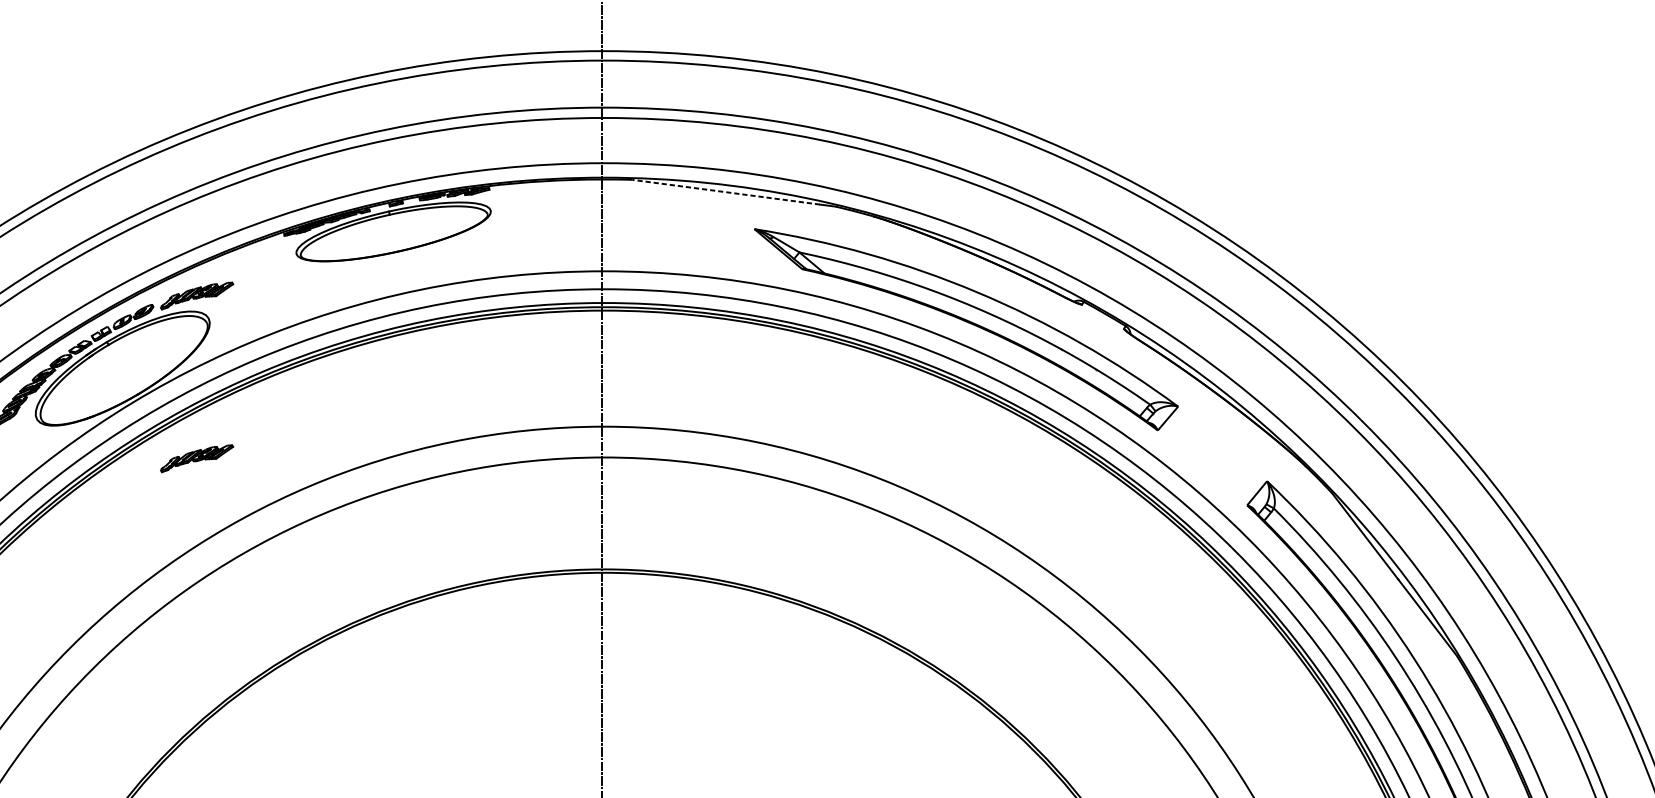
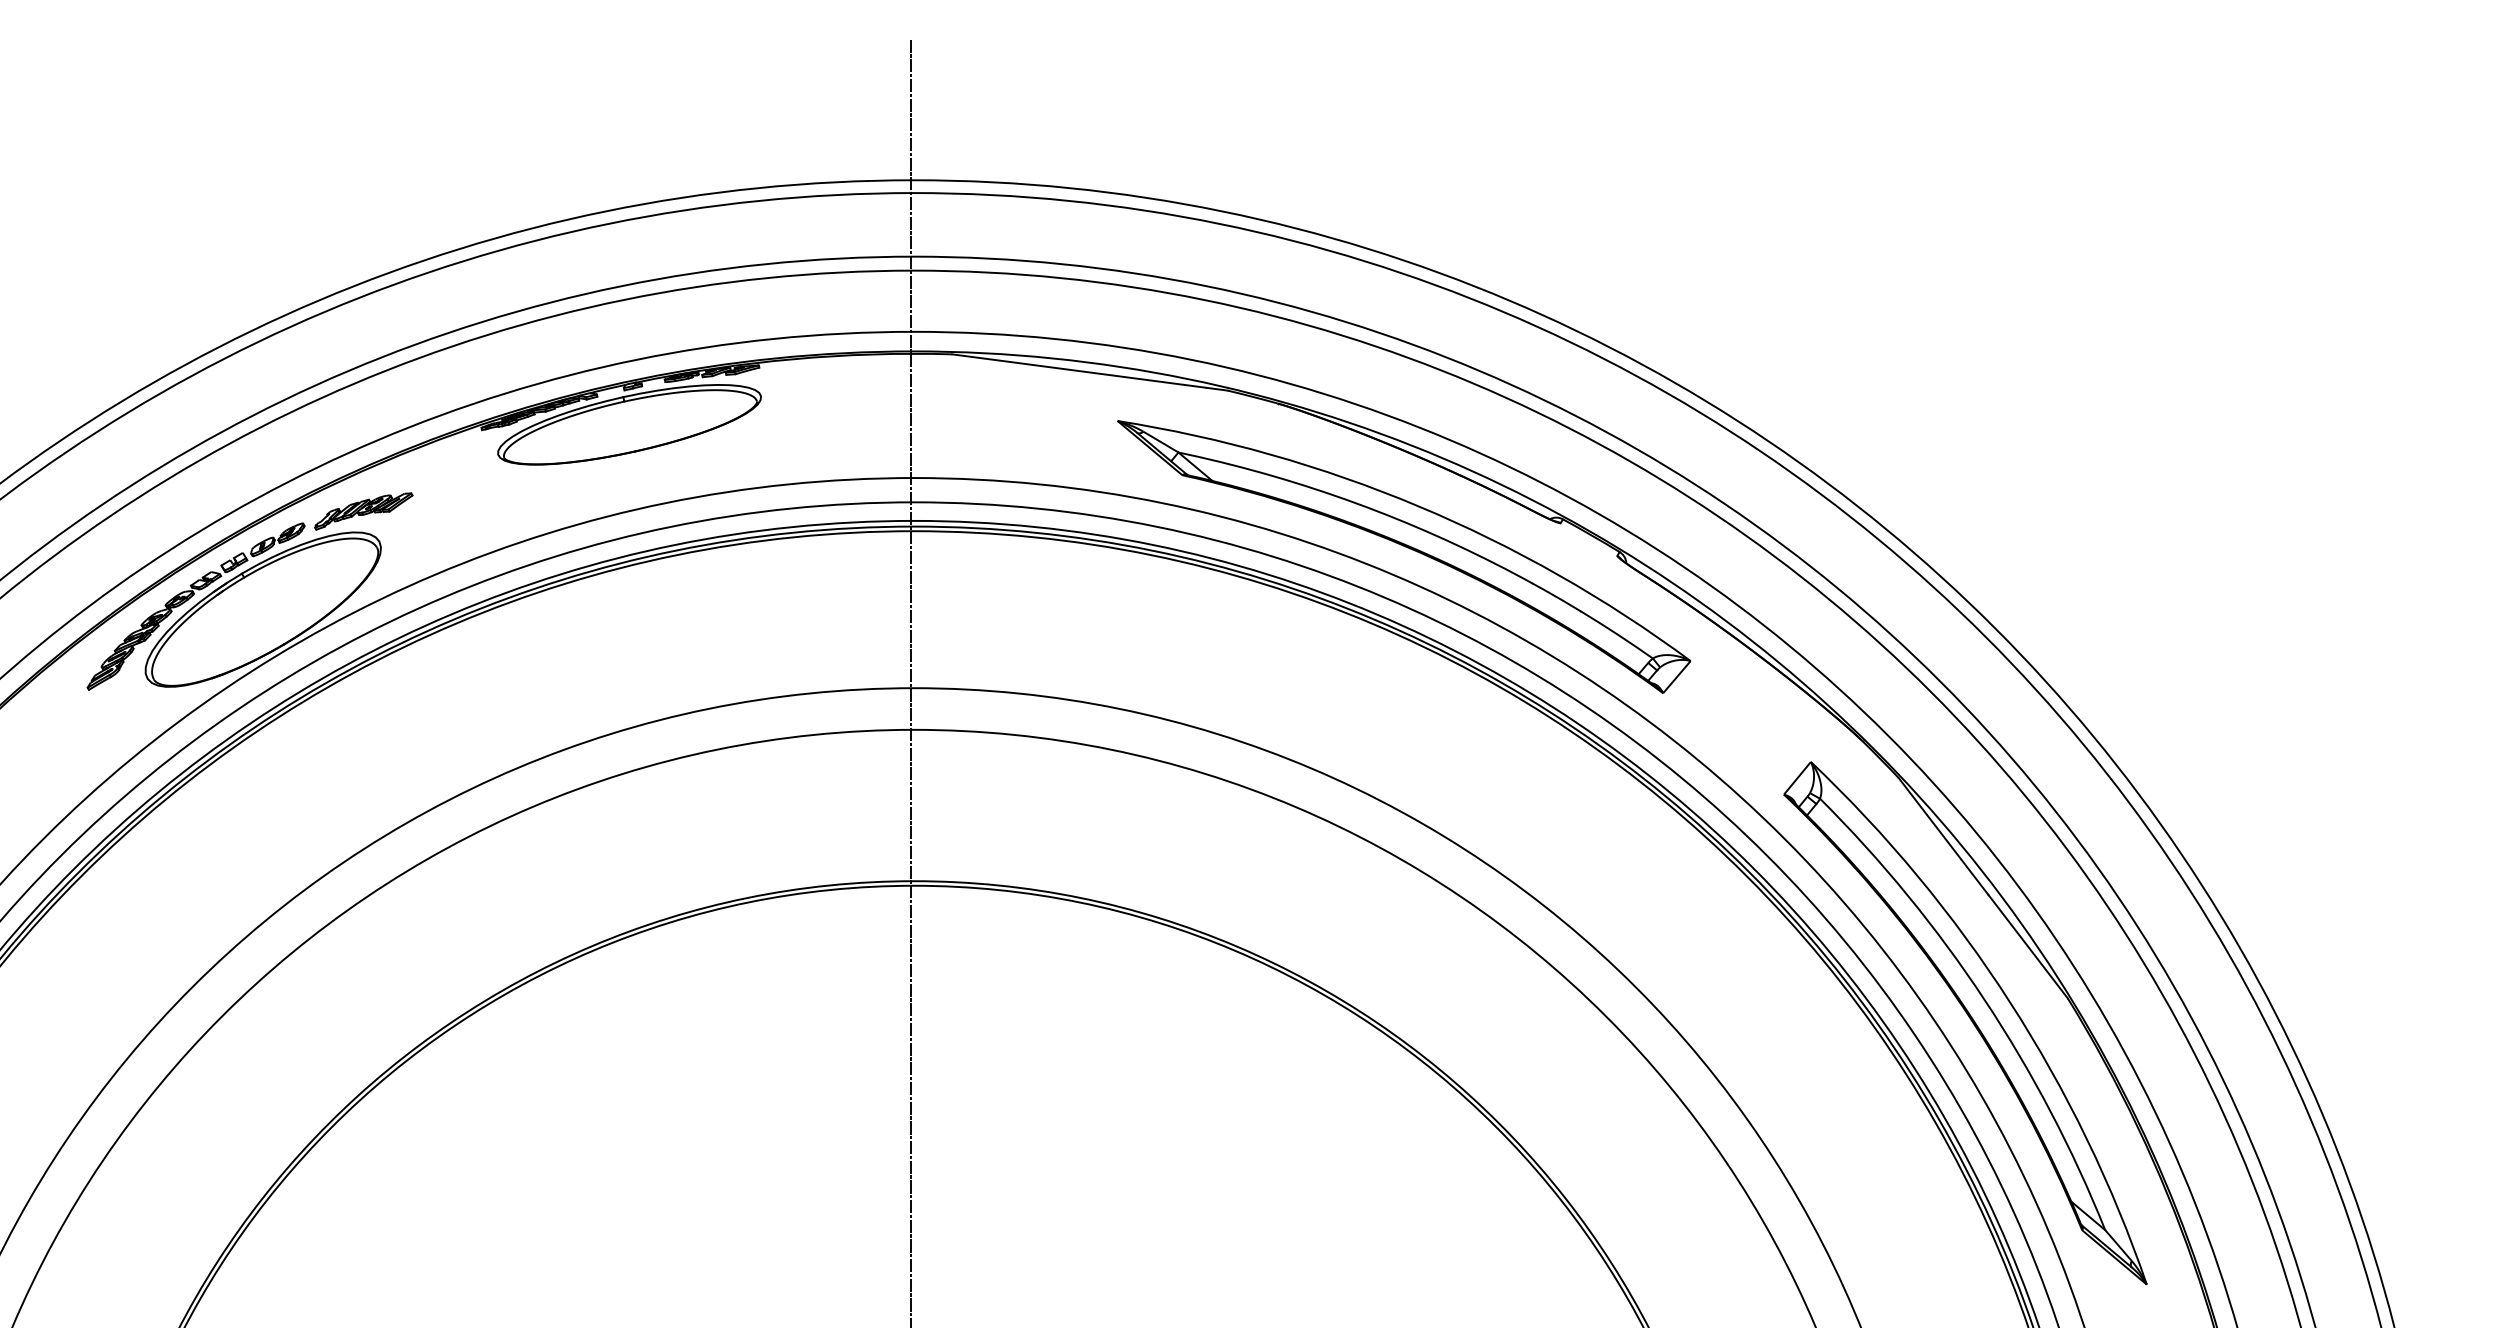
line: (725, 192) -> (1078, 371), dashed -> solid
part: (196, 458) -> (363, 731), removed

